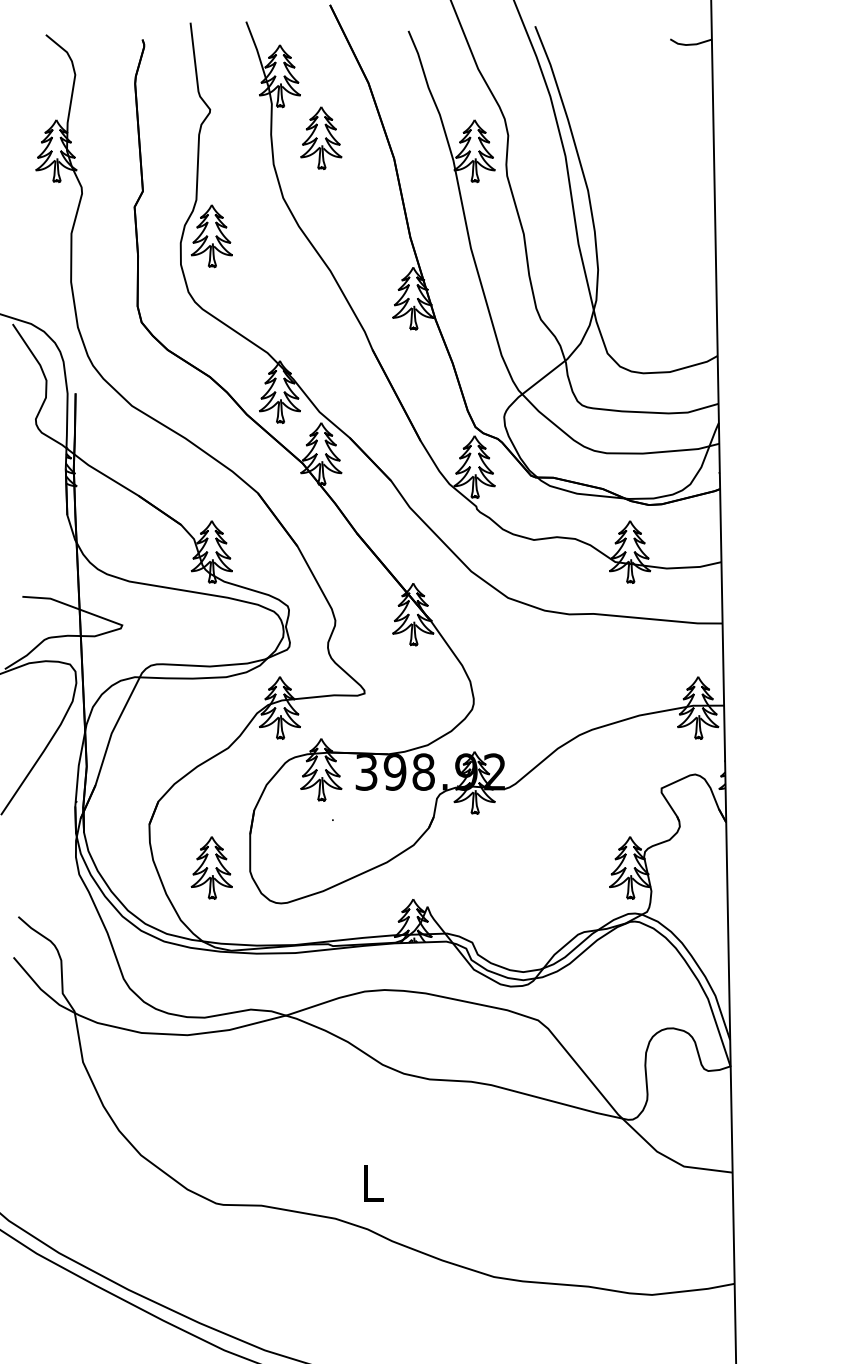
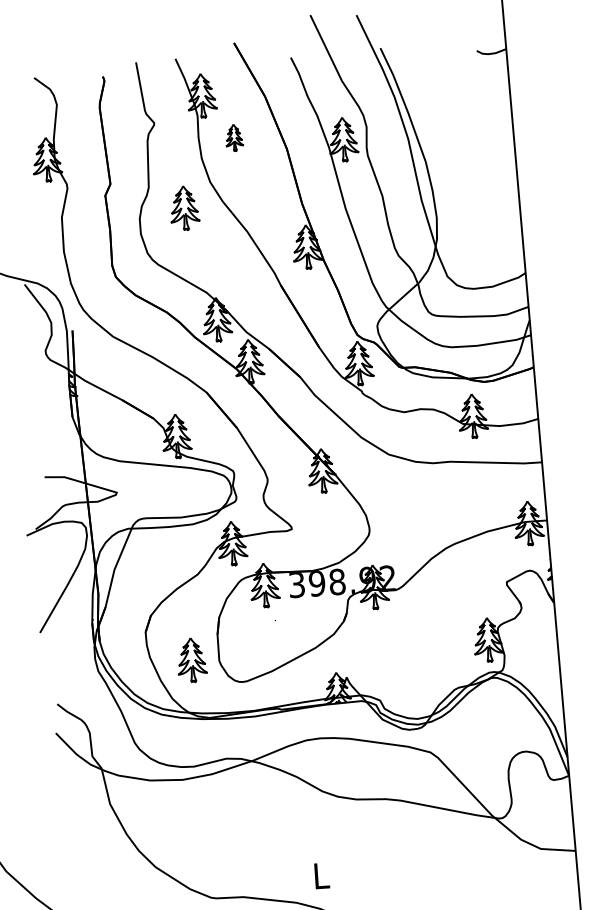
part: (321, 137) -> (234, 137), size x0.6
part: (211, 236) -> (184, 208), moved

